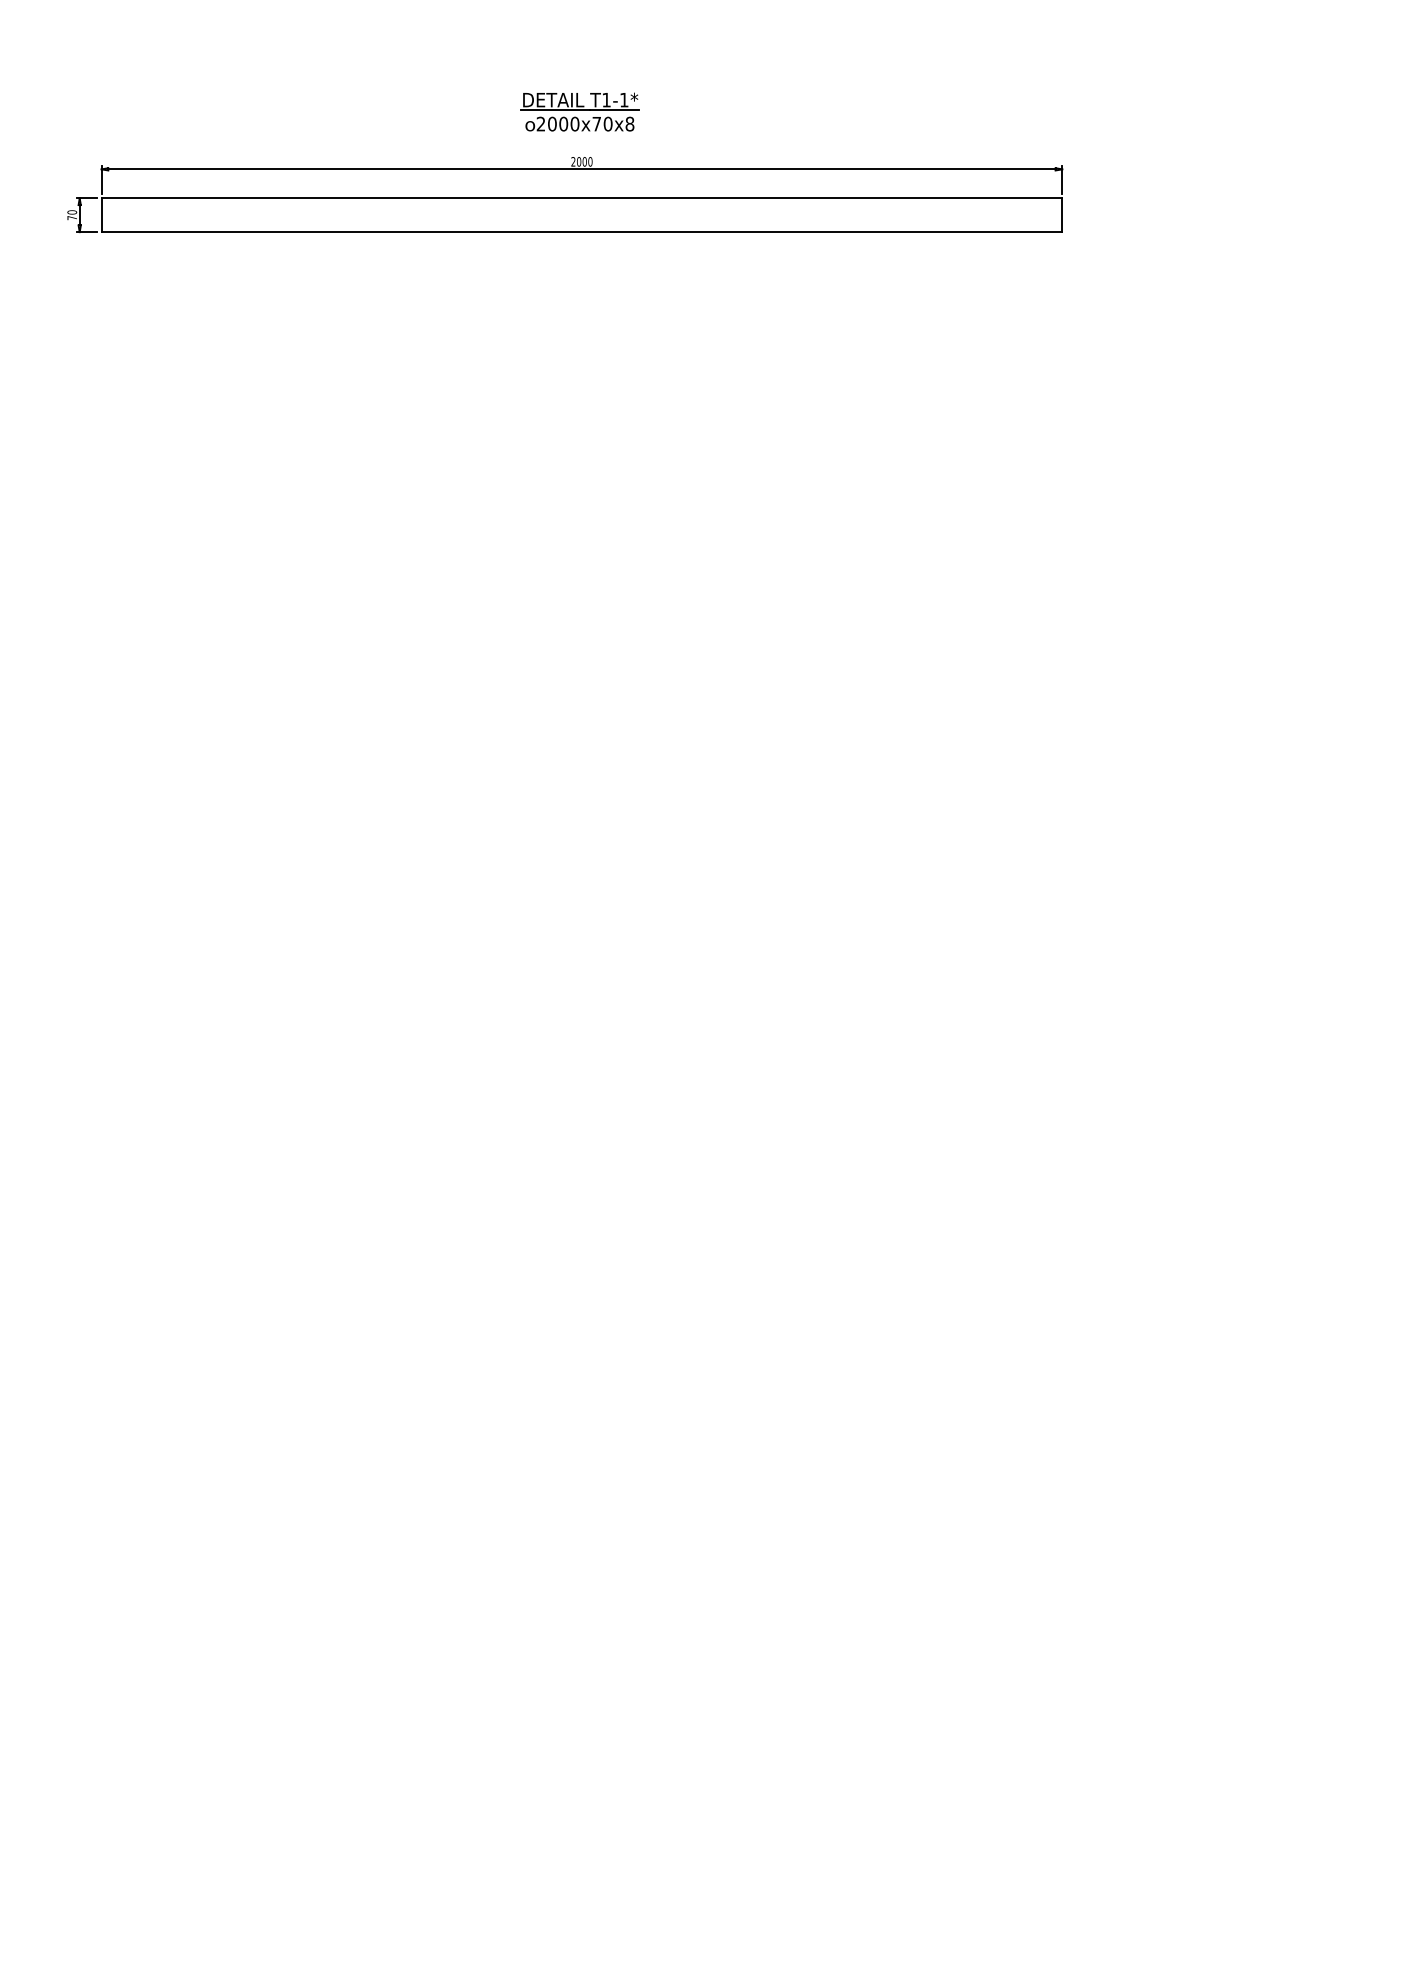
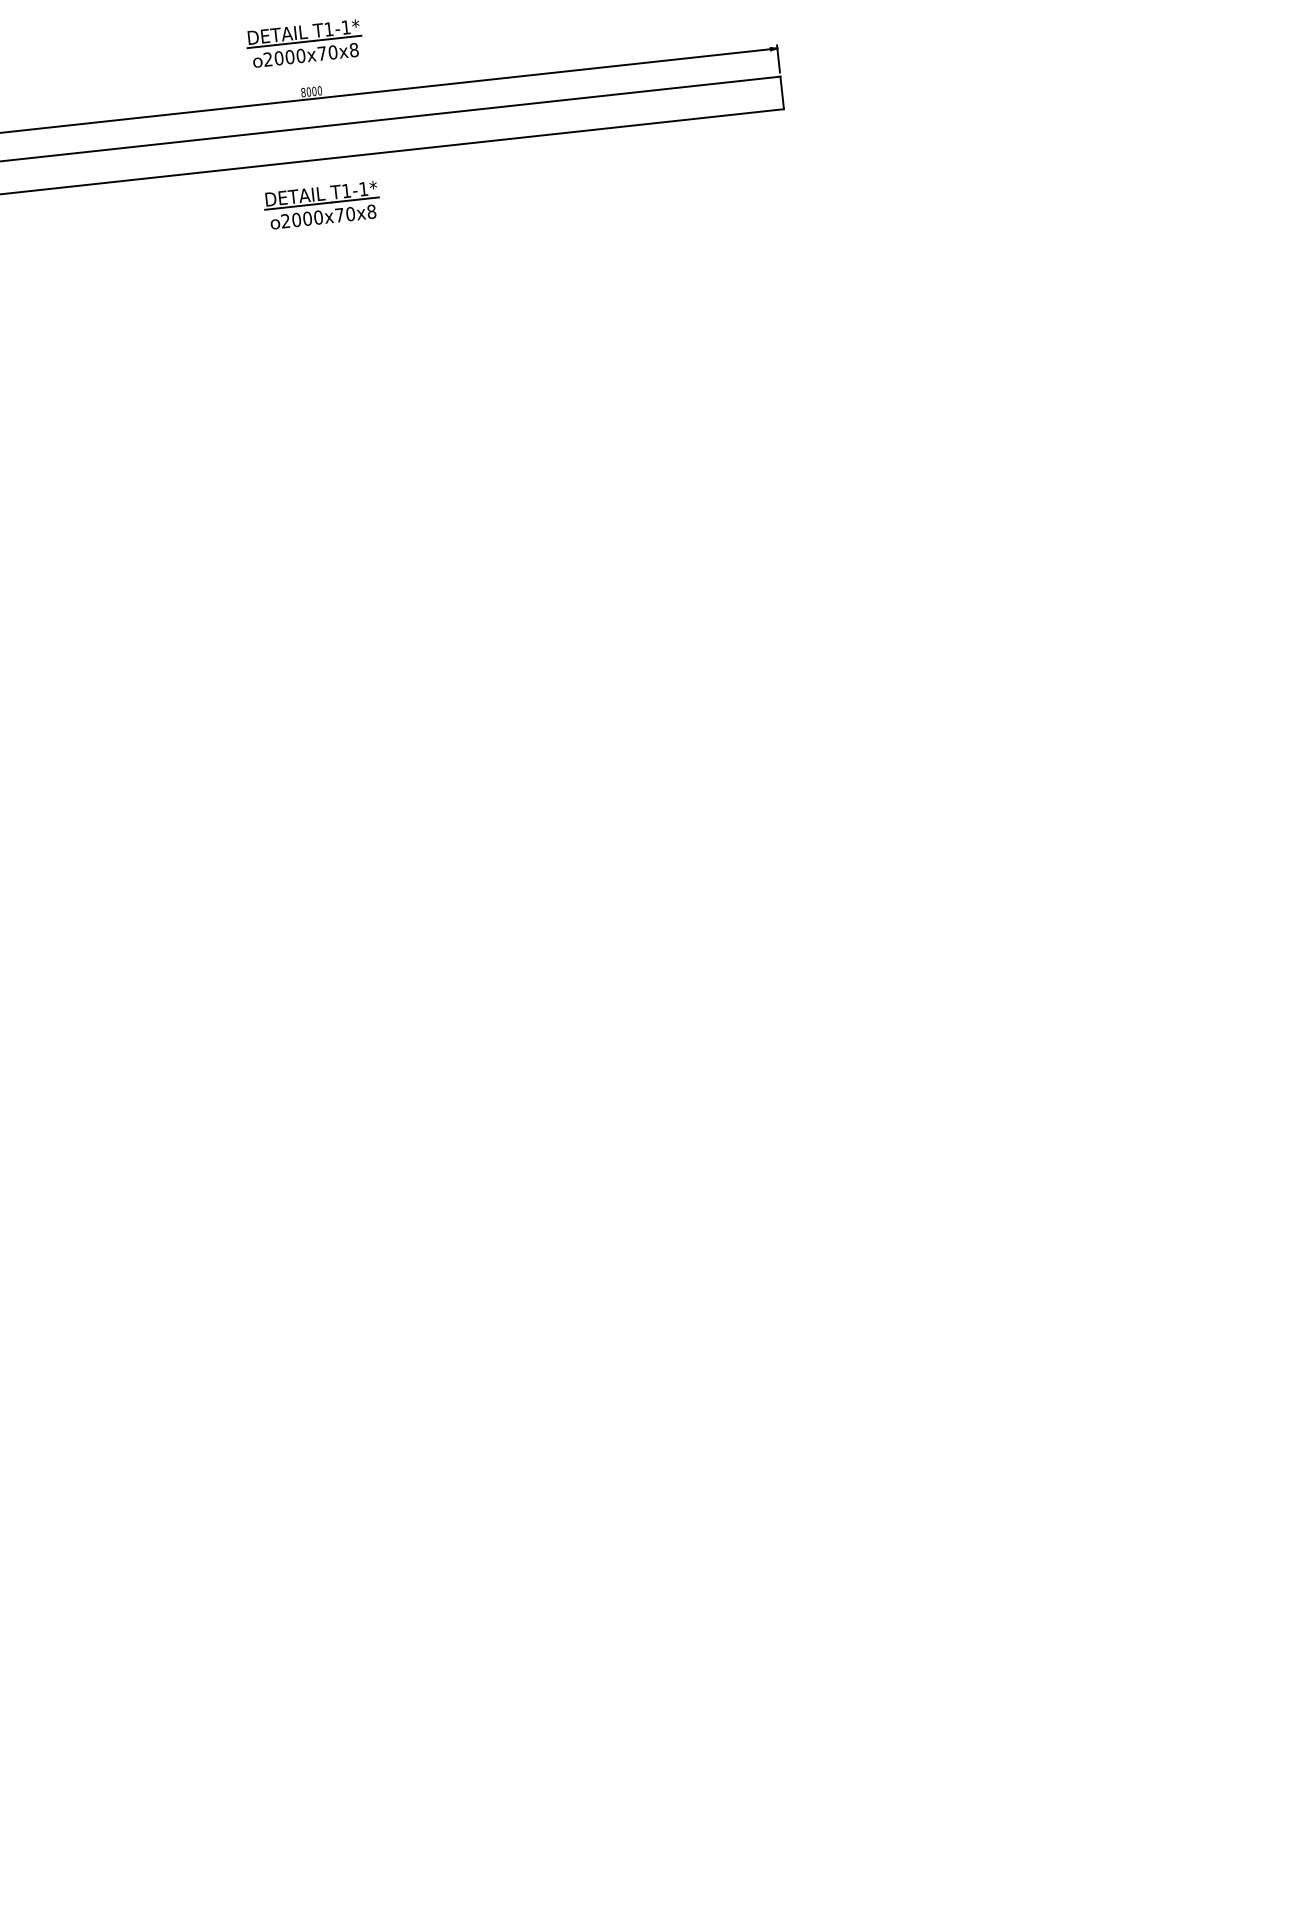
text: (573, 161) -> (303, 92), 2000 -> 8000
part: (579, 278) -> (321, 204), added

